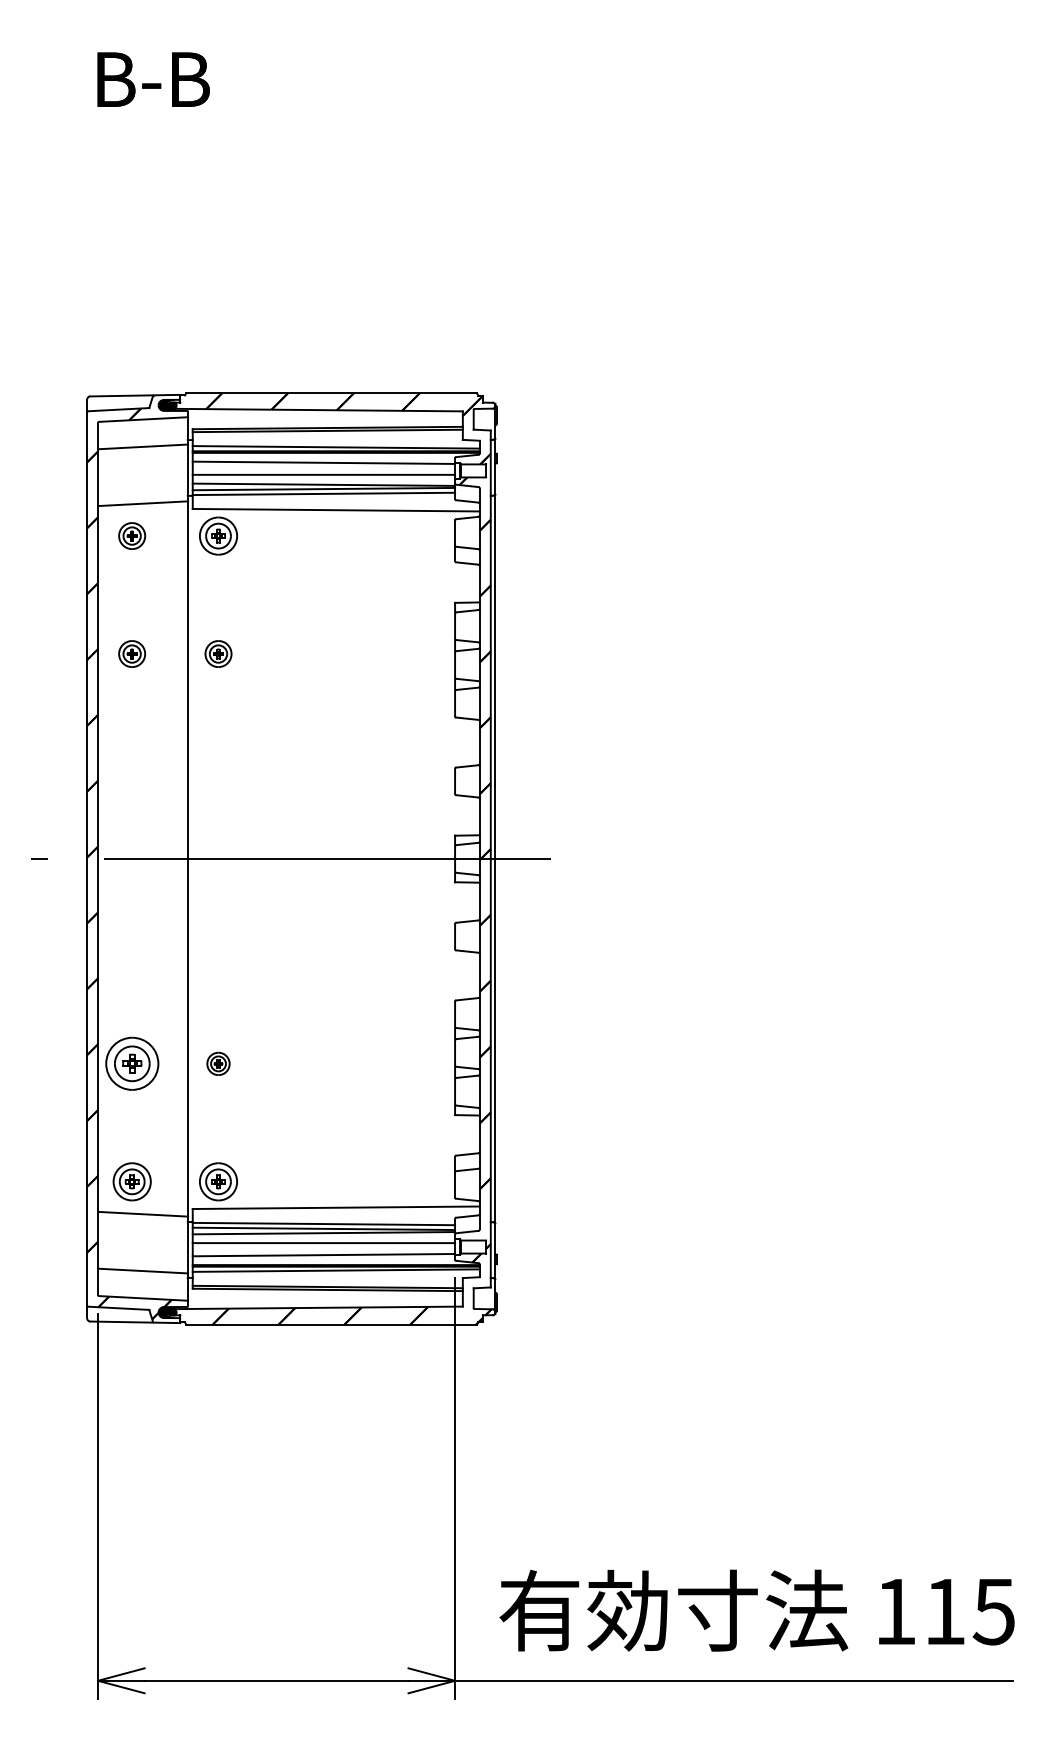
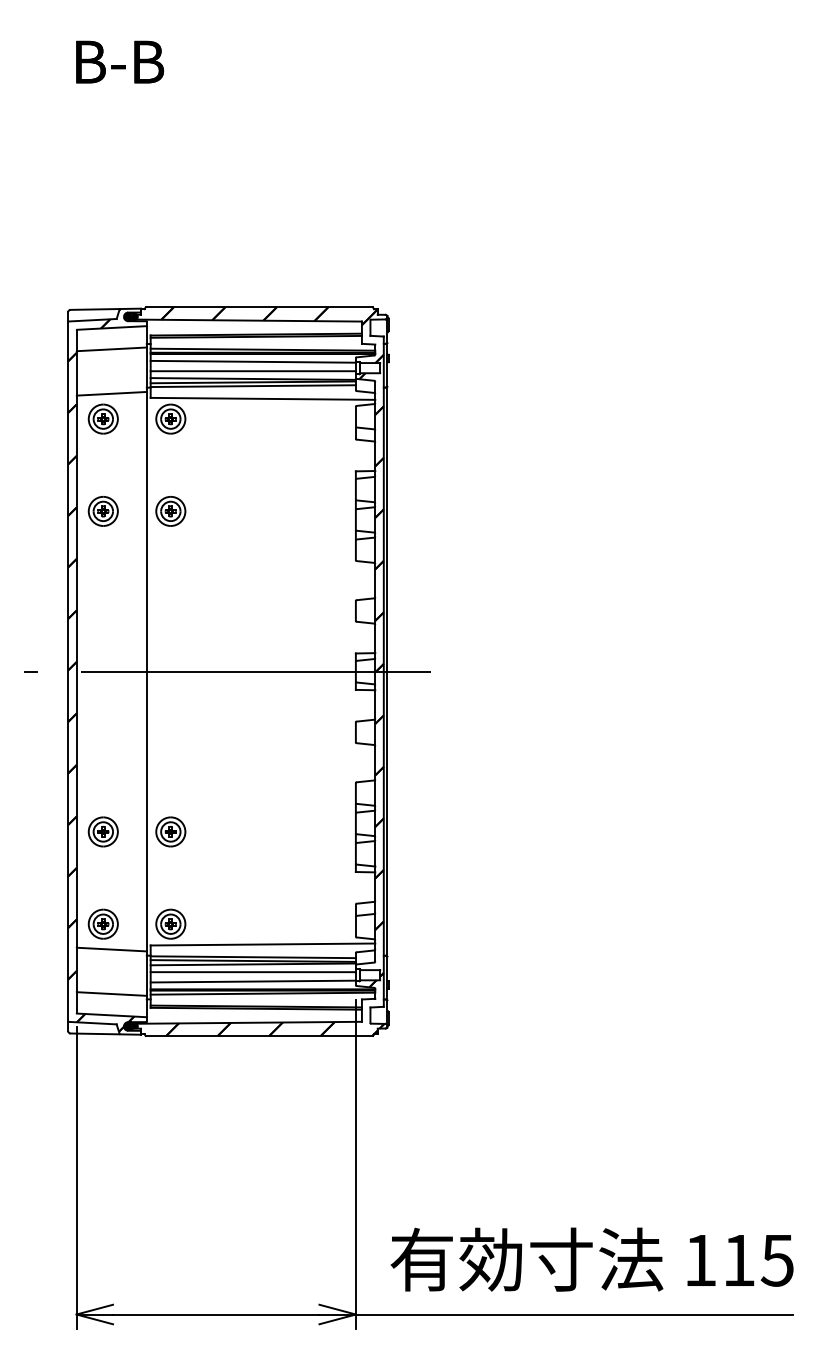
part: (131, 535) -> (102, 418), size x1.43
part: (131, 653) -> (102, 510), size x1.43
part: (218, 653) -> (170, 510), size x1.43
part: (131, 1063) -> (102, 831), size x0.71
part: (218, 1063) -> (170, 831), size x1.67

